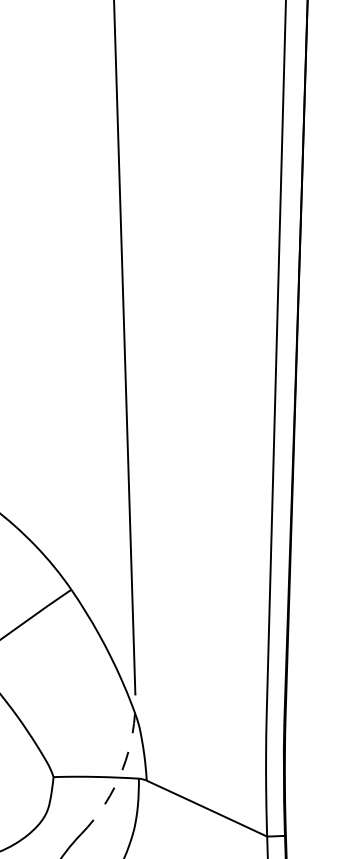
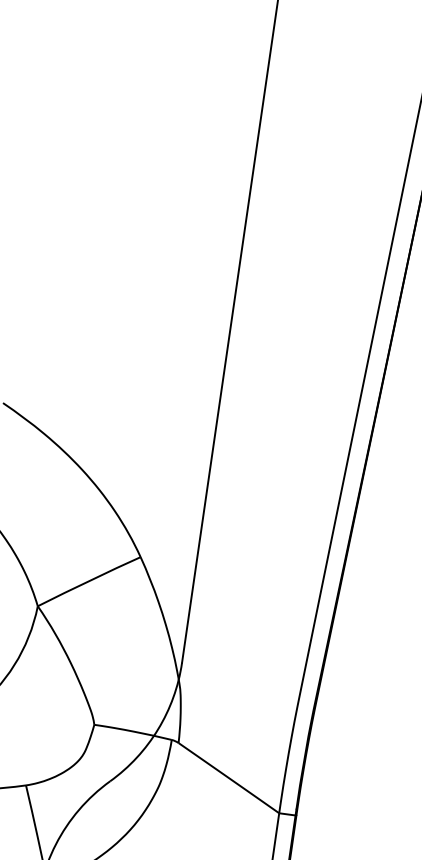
arc: (122, 770) -> (158, 729), dashed -> solid

